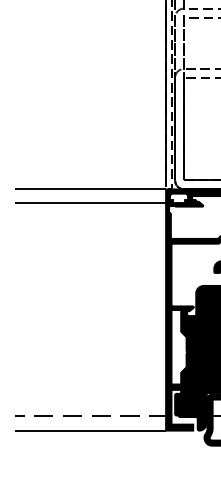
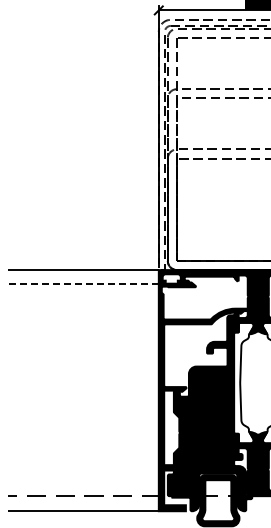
line: (89, 202) -> (82, 283), solid -> dashed

